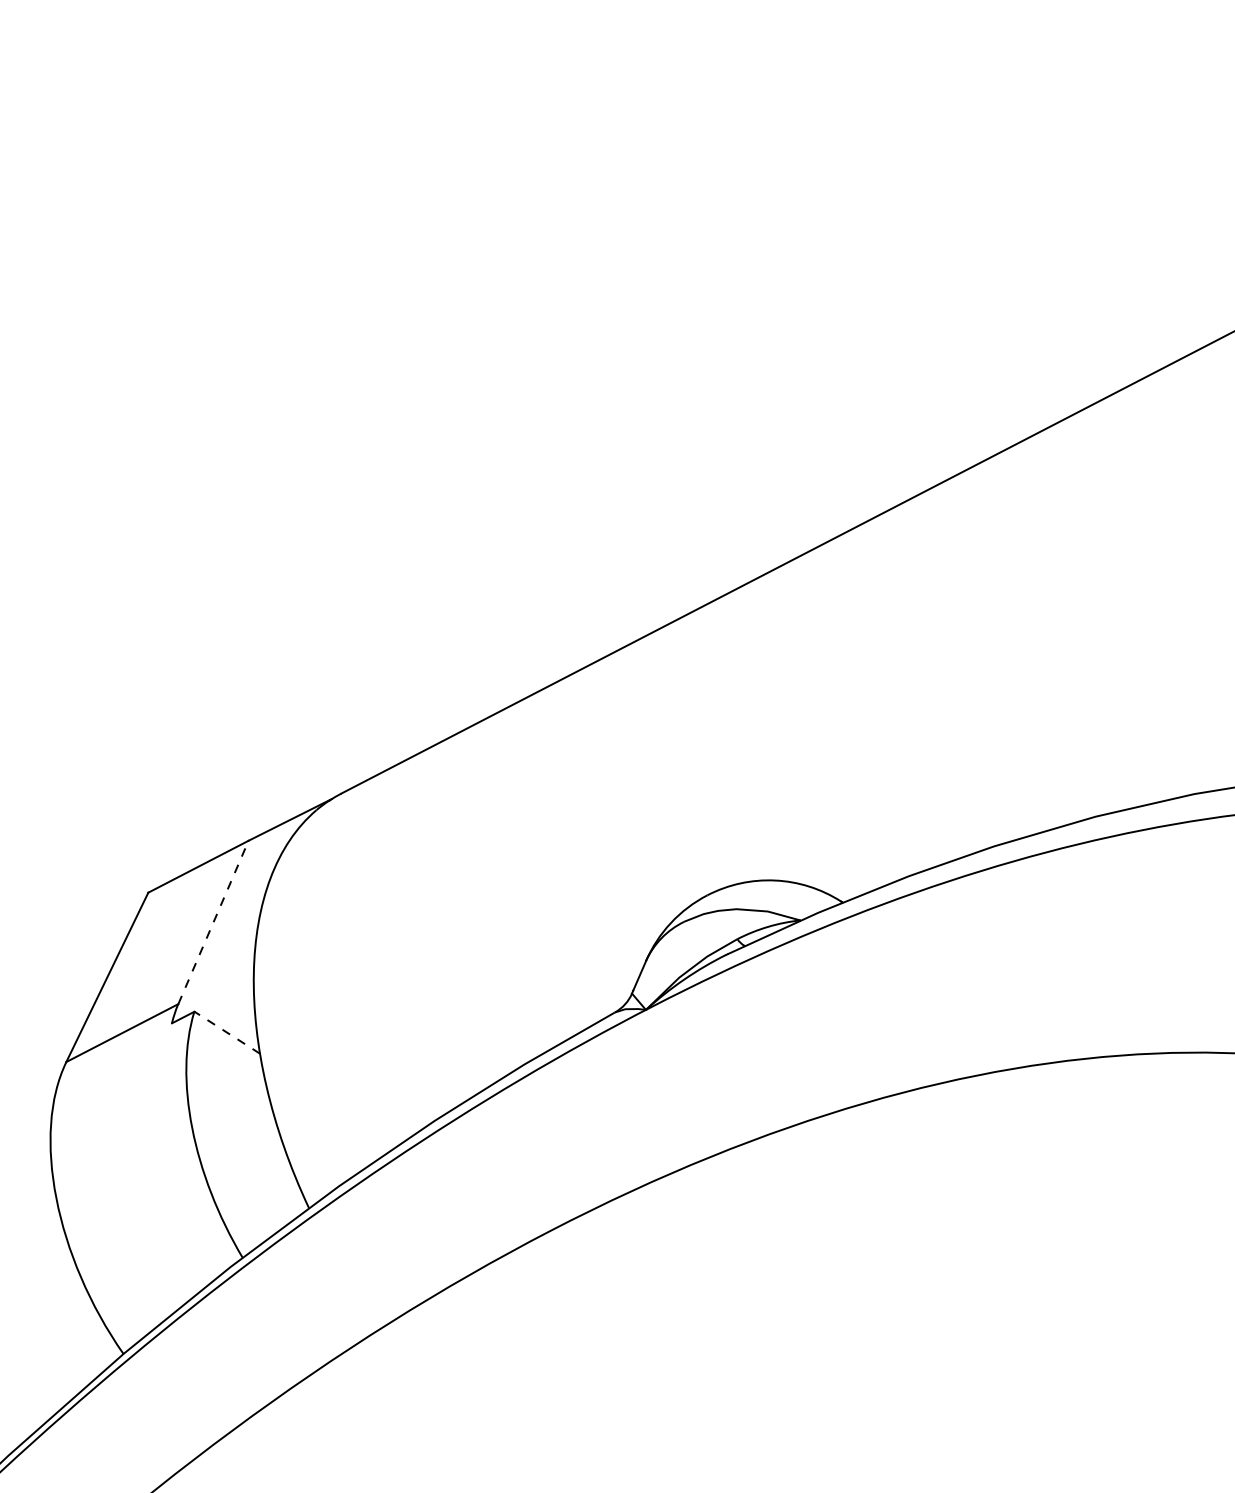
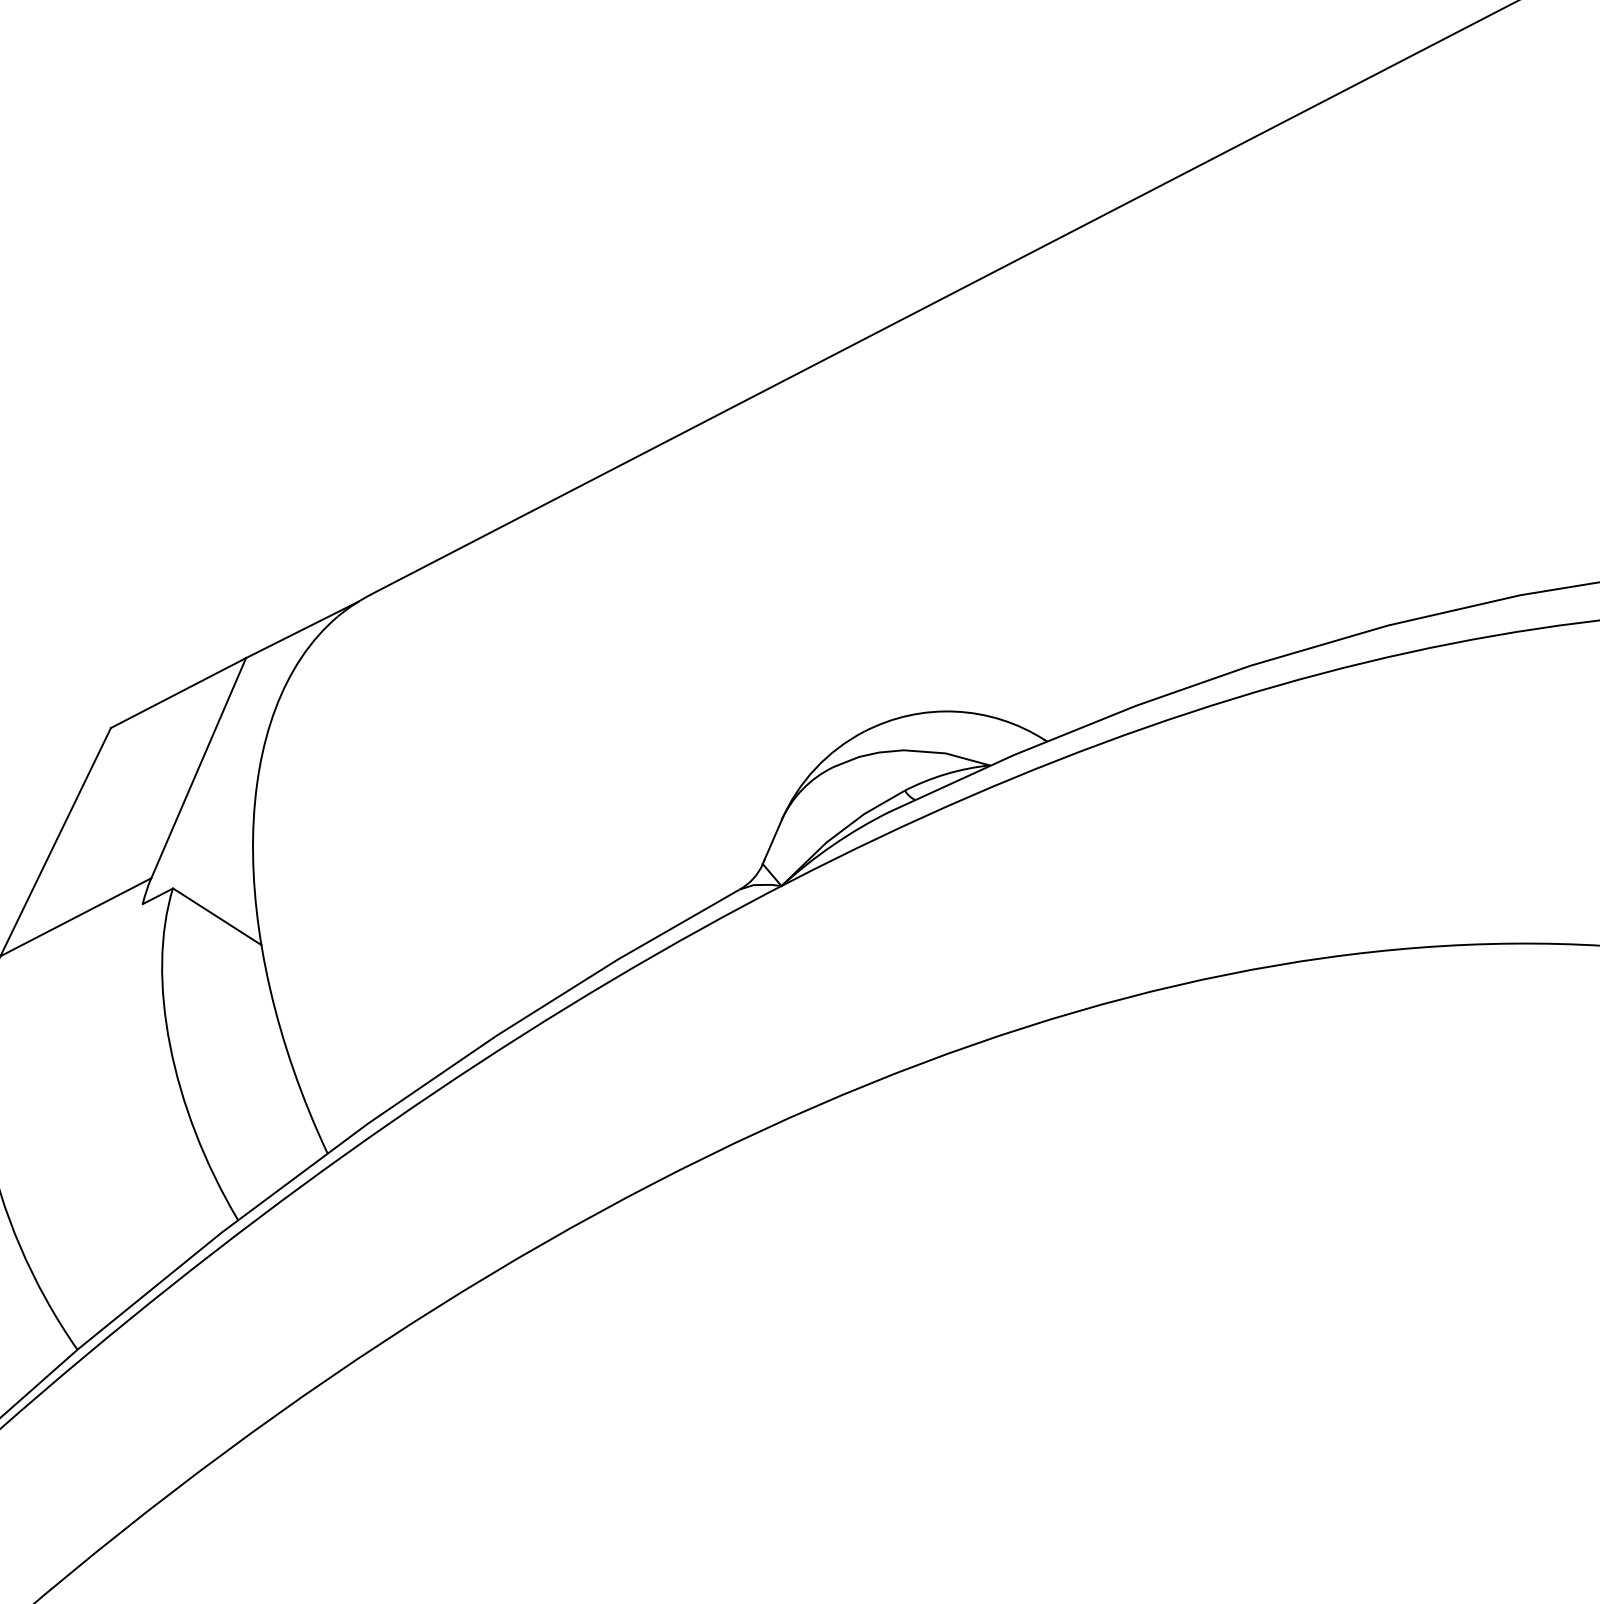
line: (213, 922) -> (198, 768), dashed -> solid
line: (227, 1032) -> (217, 916), dashed -> solid

